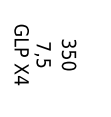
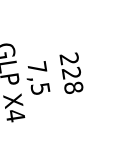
text: (68, 54) -> (70, 72), 350 -> 228

